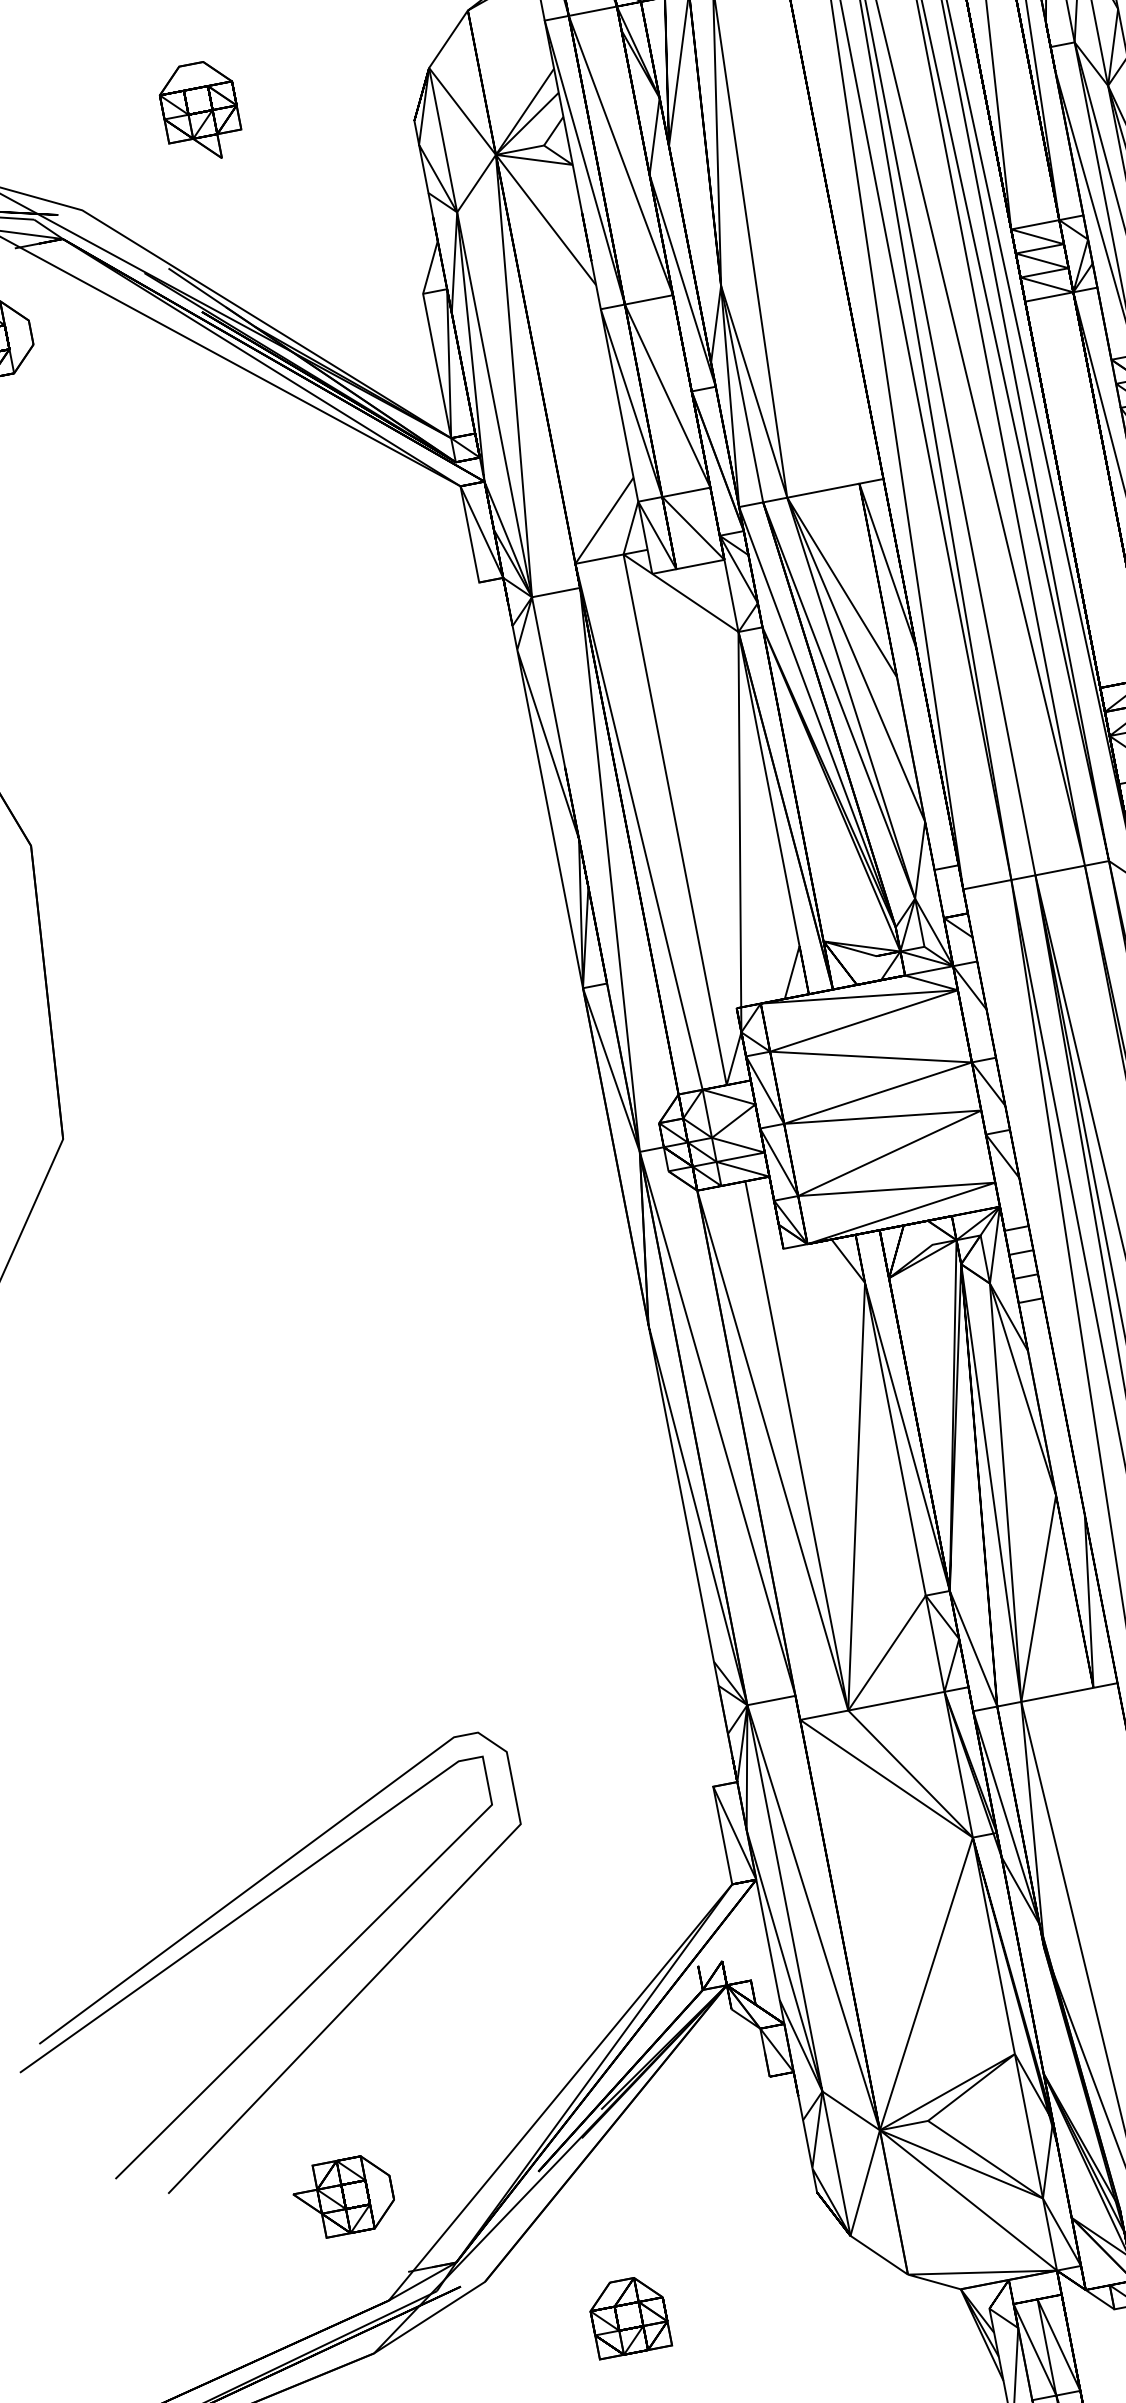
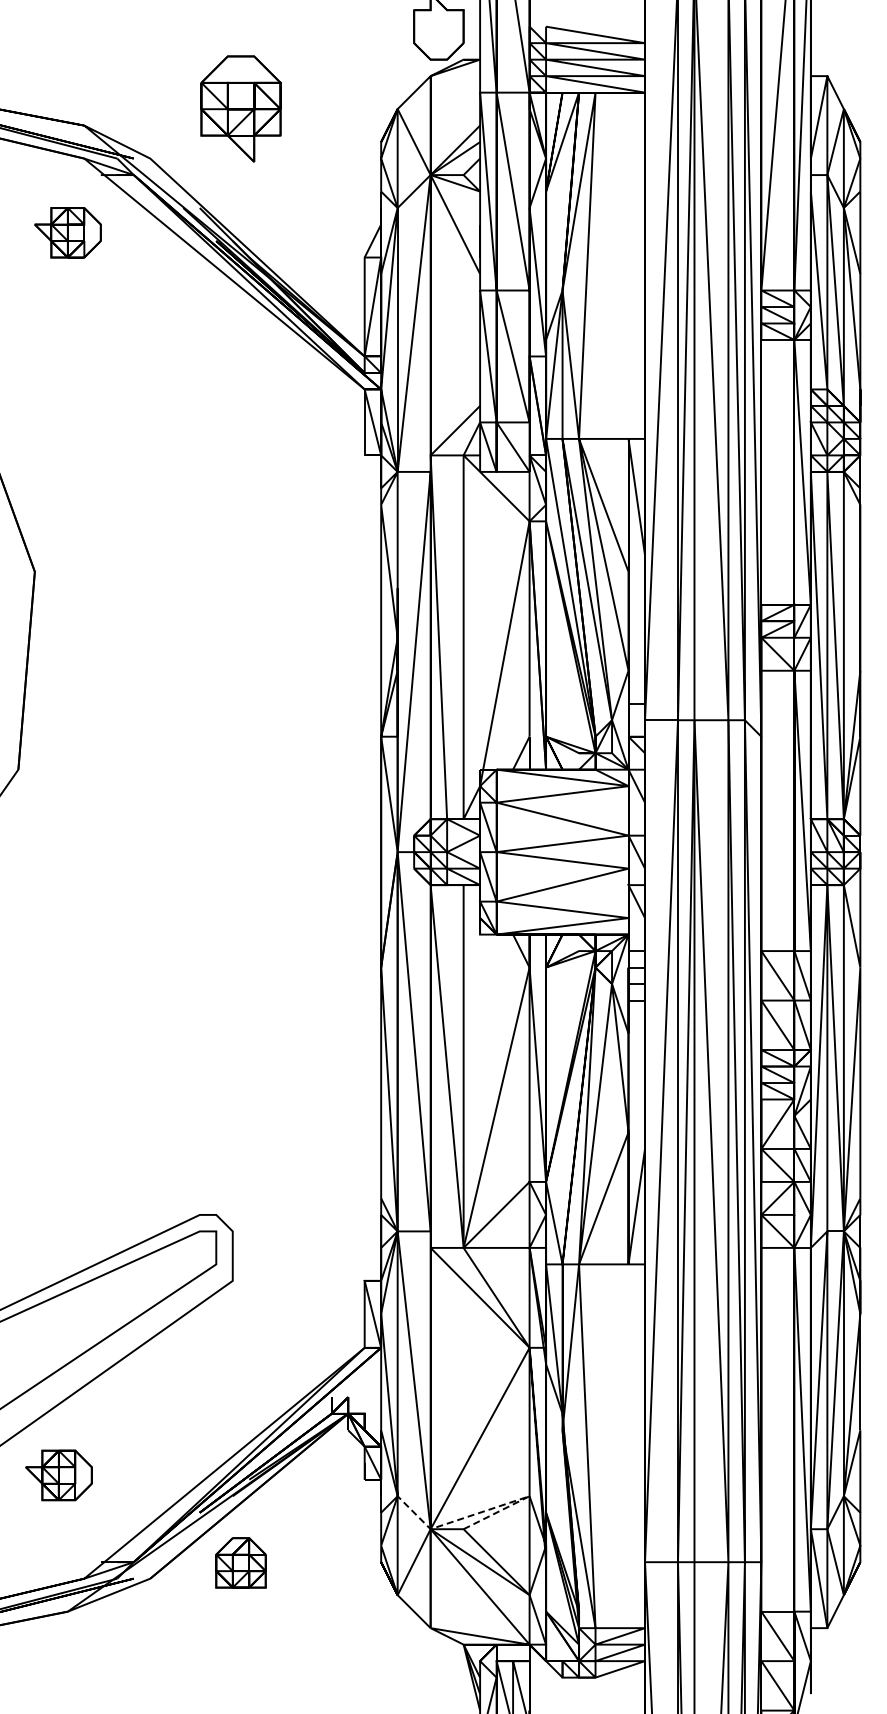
part: (199, 111) -> (240, 108), size x1.6
line: (964, 2082) -> (492, 1508), solid -> dashed
part: (343, 2197) -> (58, 1475), moved
part: (628, 2315) -> (240, 1562), moved

